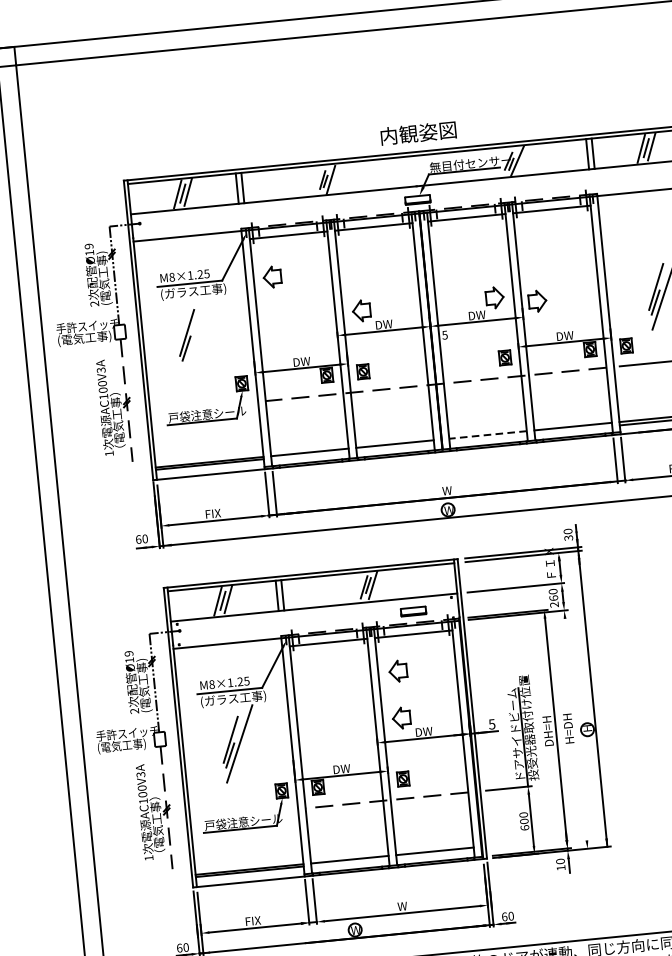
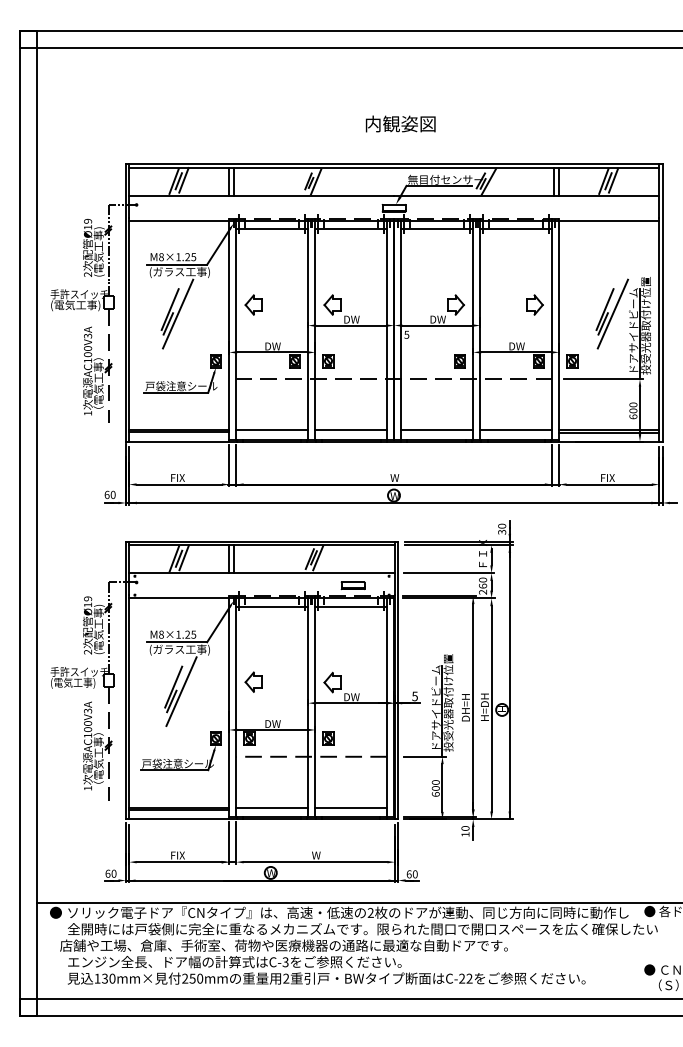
text: (418, 132) -> (400, 123), moved
part: (272, 276) -> (253, 304), moved
part: (537, 300) -> (534, 304), moved
line: (195, 336) -> (177, 313), added
line: (488, 435) -> (437, 430), dashed -> solid
part: (398, 670) -> (253, 681), moved
line: (575, 729) -> (491, 708), added

